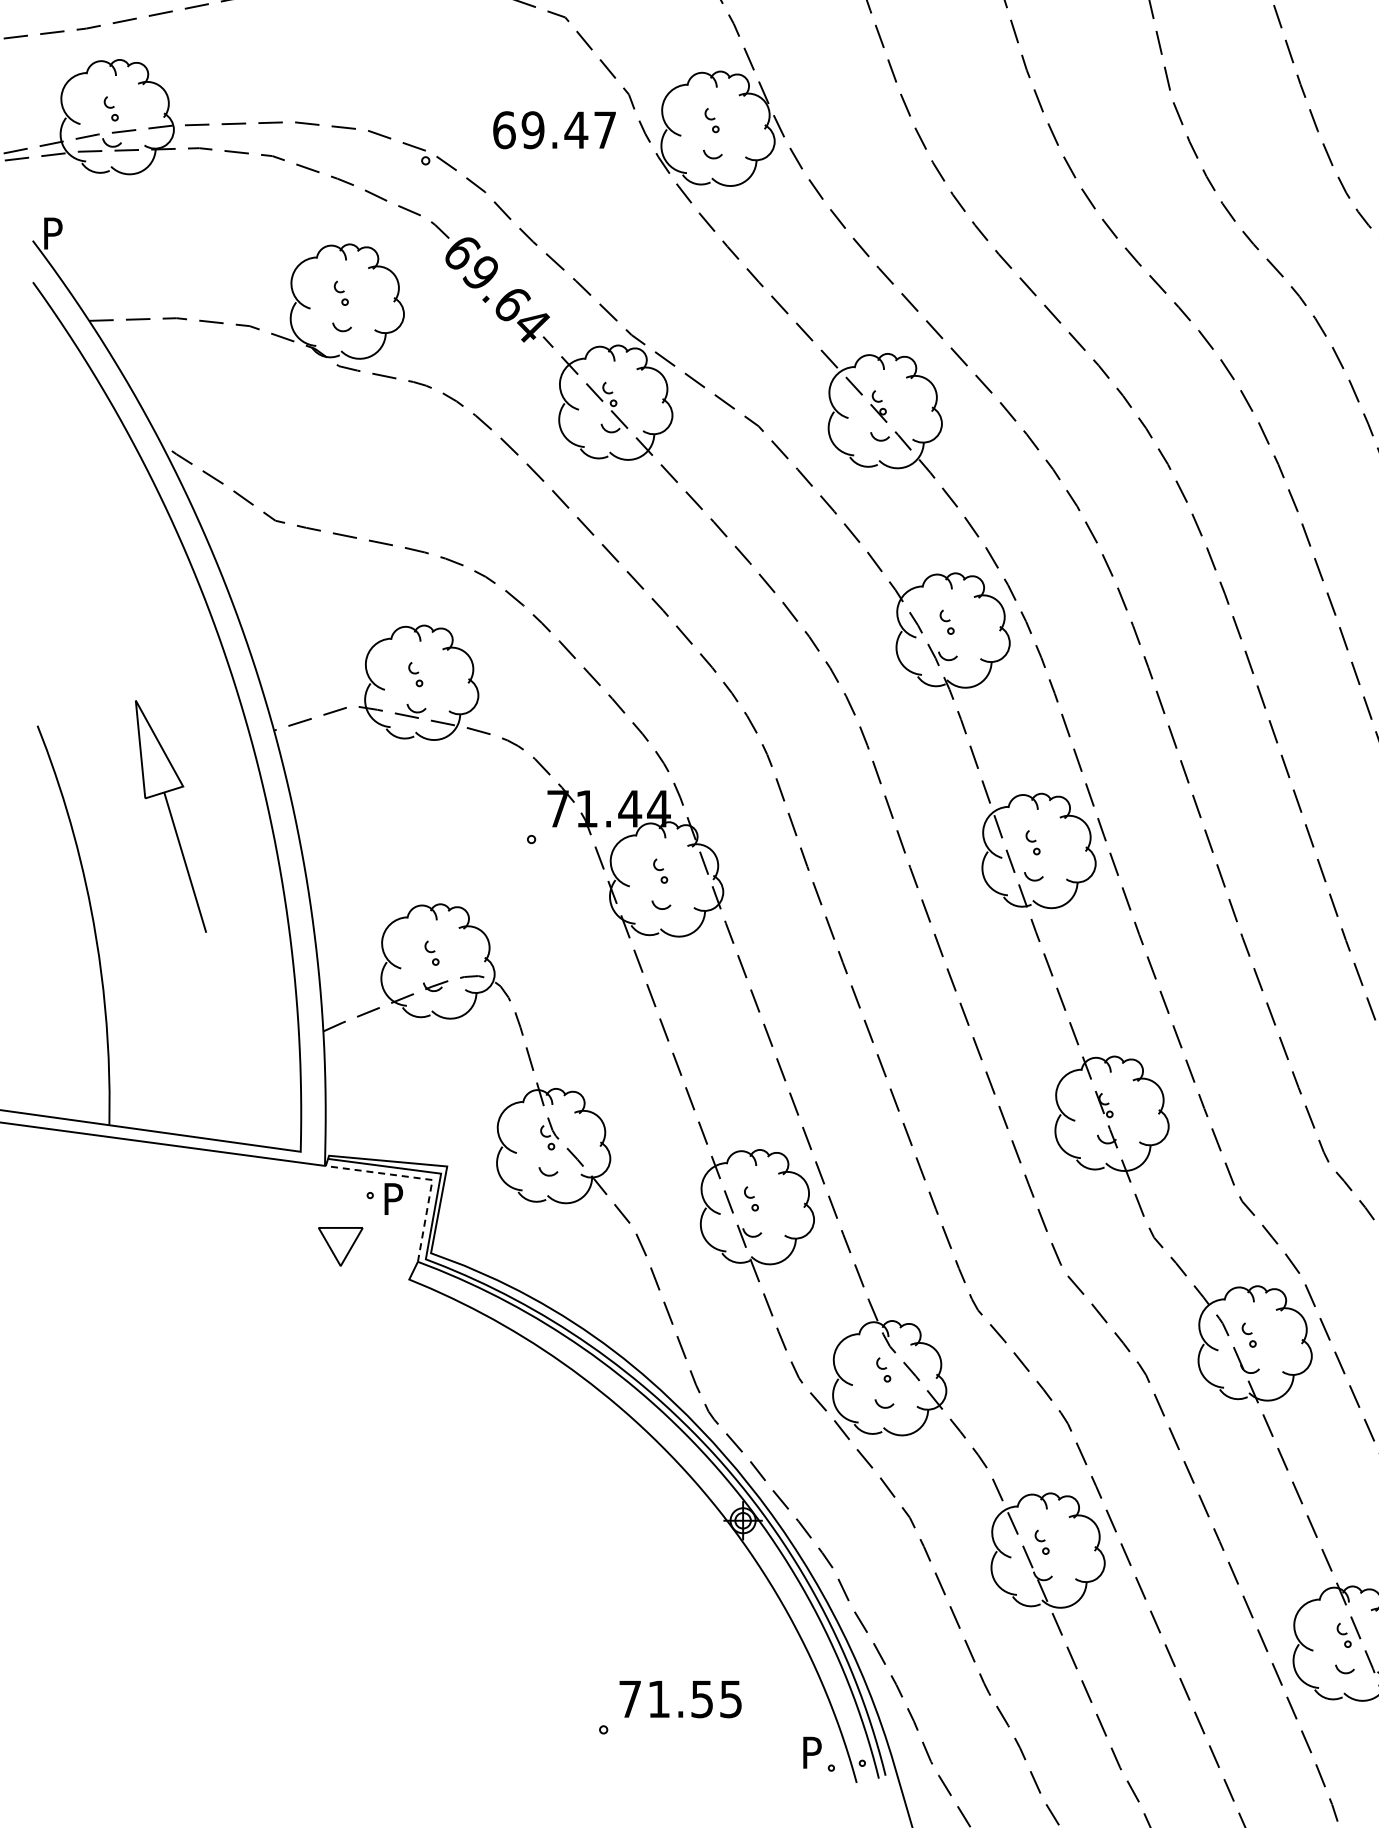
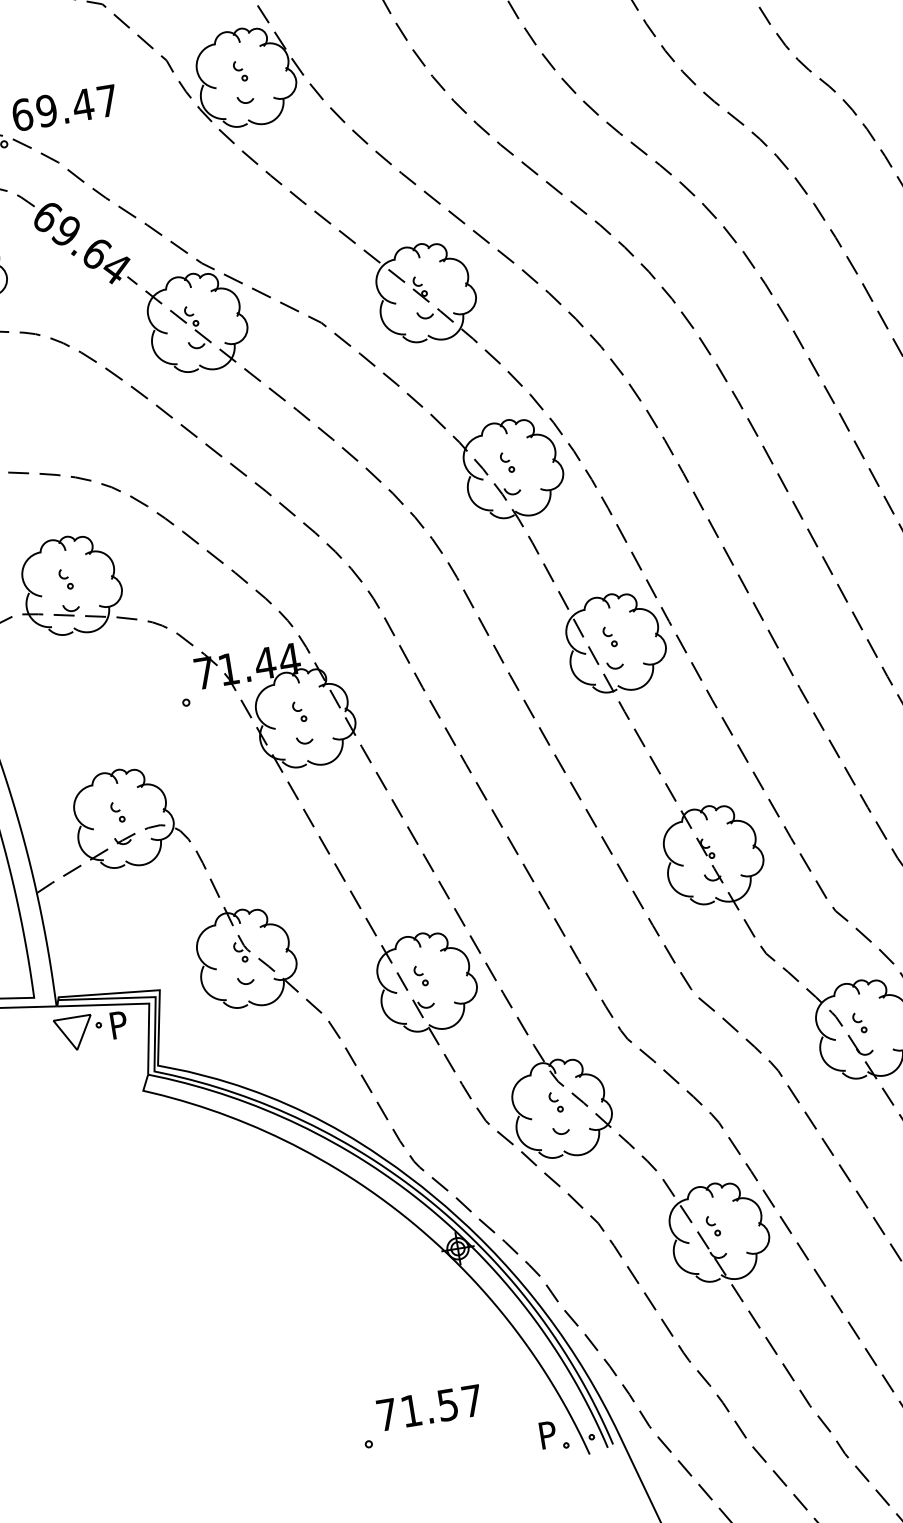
text: (554, 130) -> (64, 108), moved
line: (420, 1178) -> (138, 1003), dashed -> solid
part: (340, 1246) -> (74, 1033), moved
text: (730, 1699) -> (471, 1401), 71.55 -> 71.57

